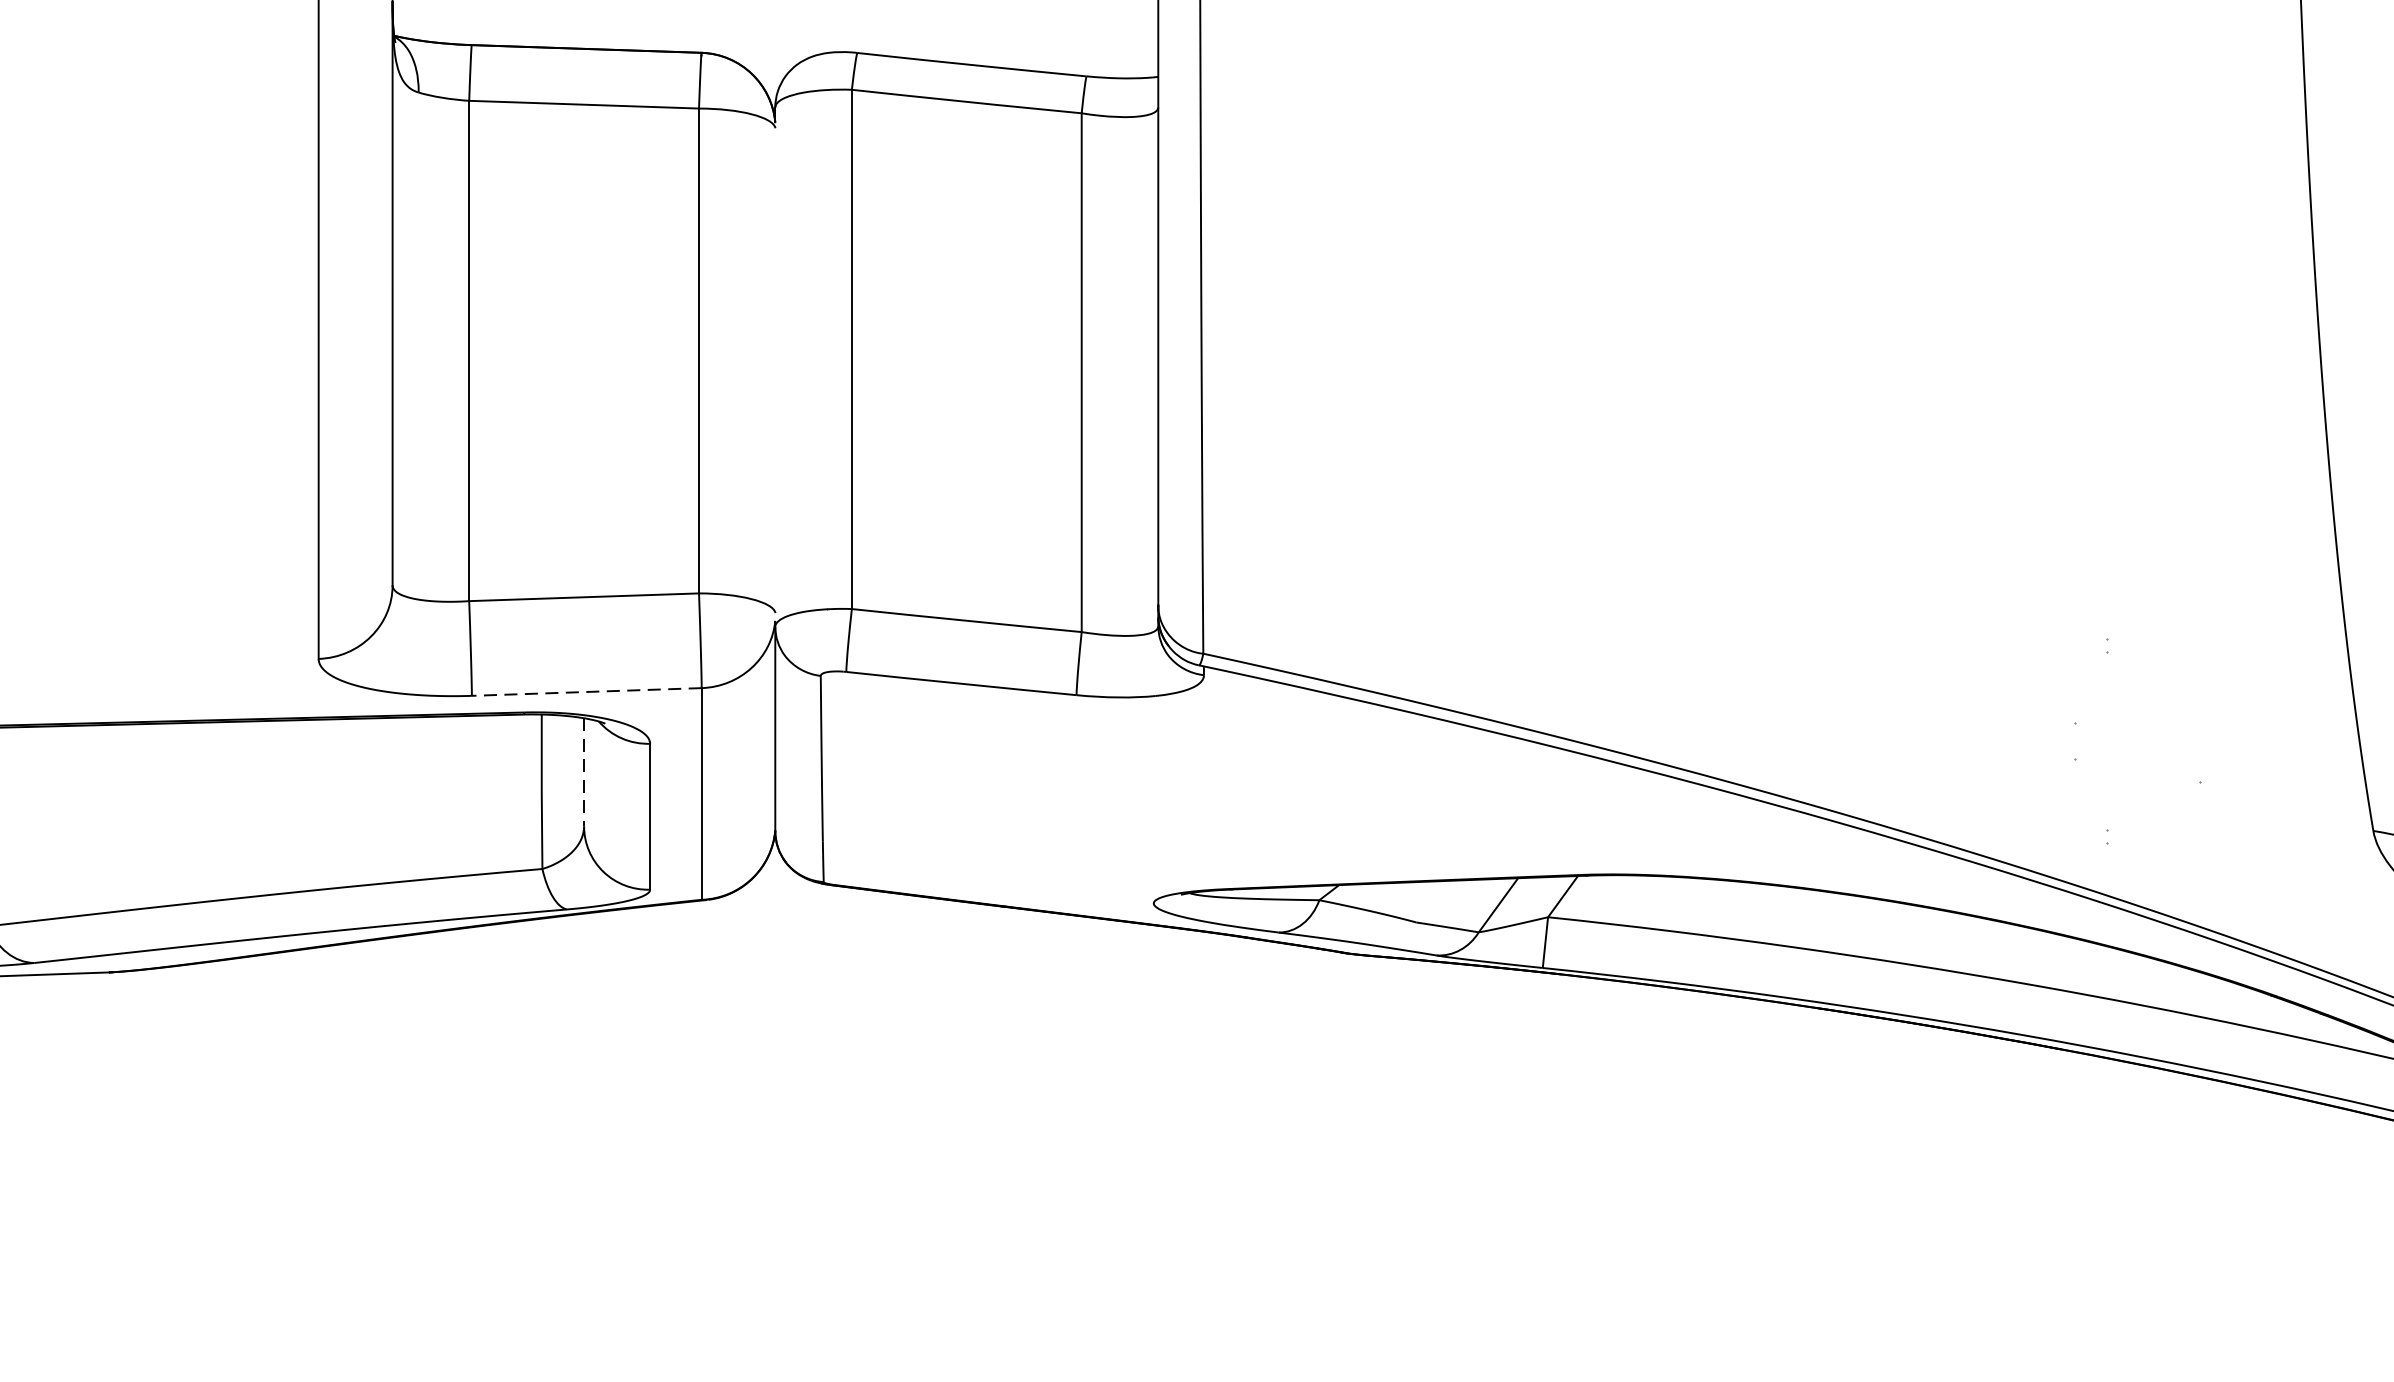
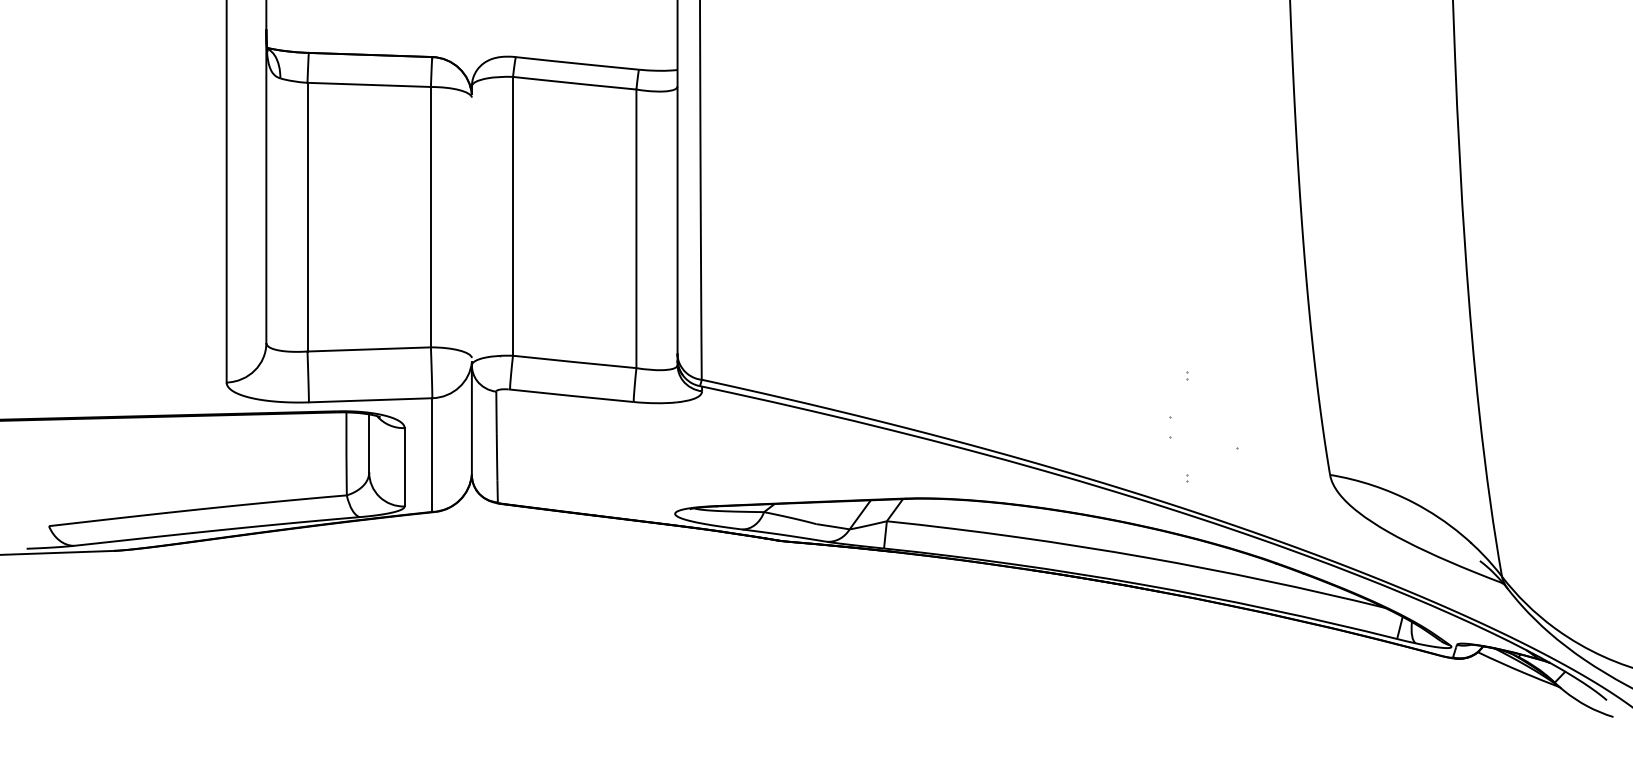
line: (586, 692) -> (370, 400), dashed -> solid
line: (584, 772) -> (369, 443), dashed -> solid

